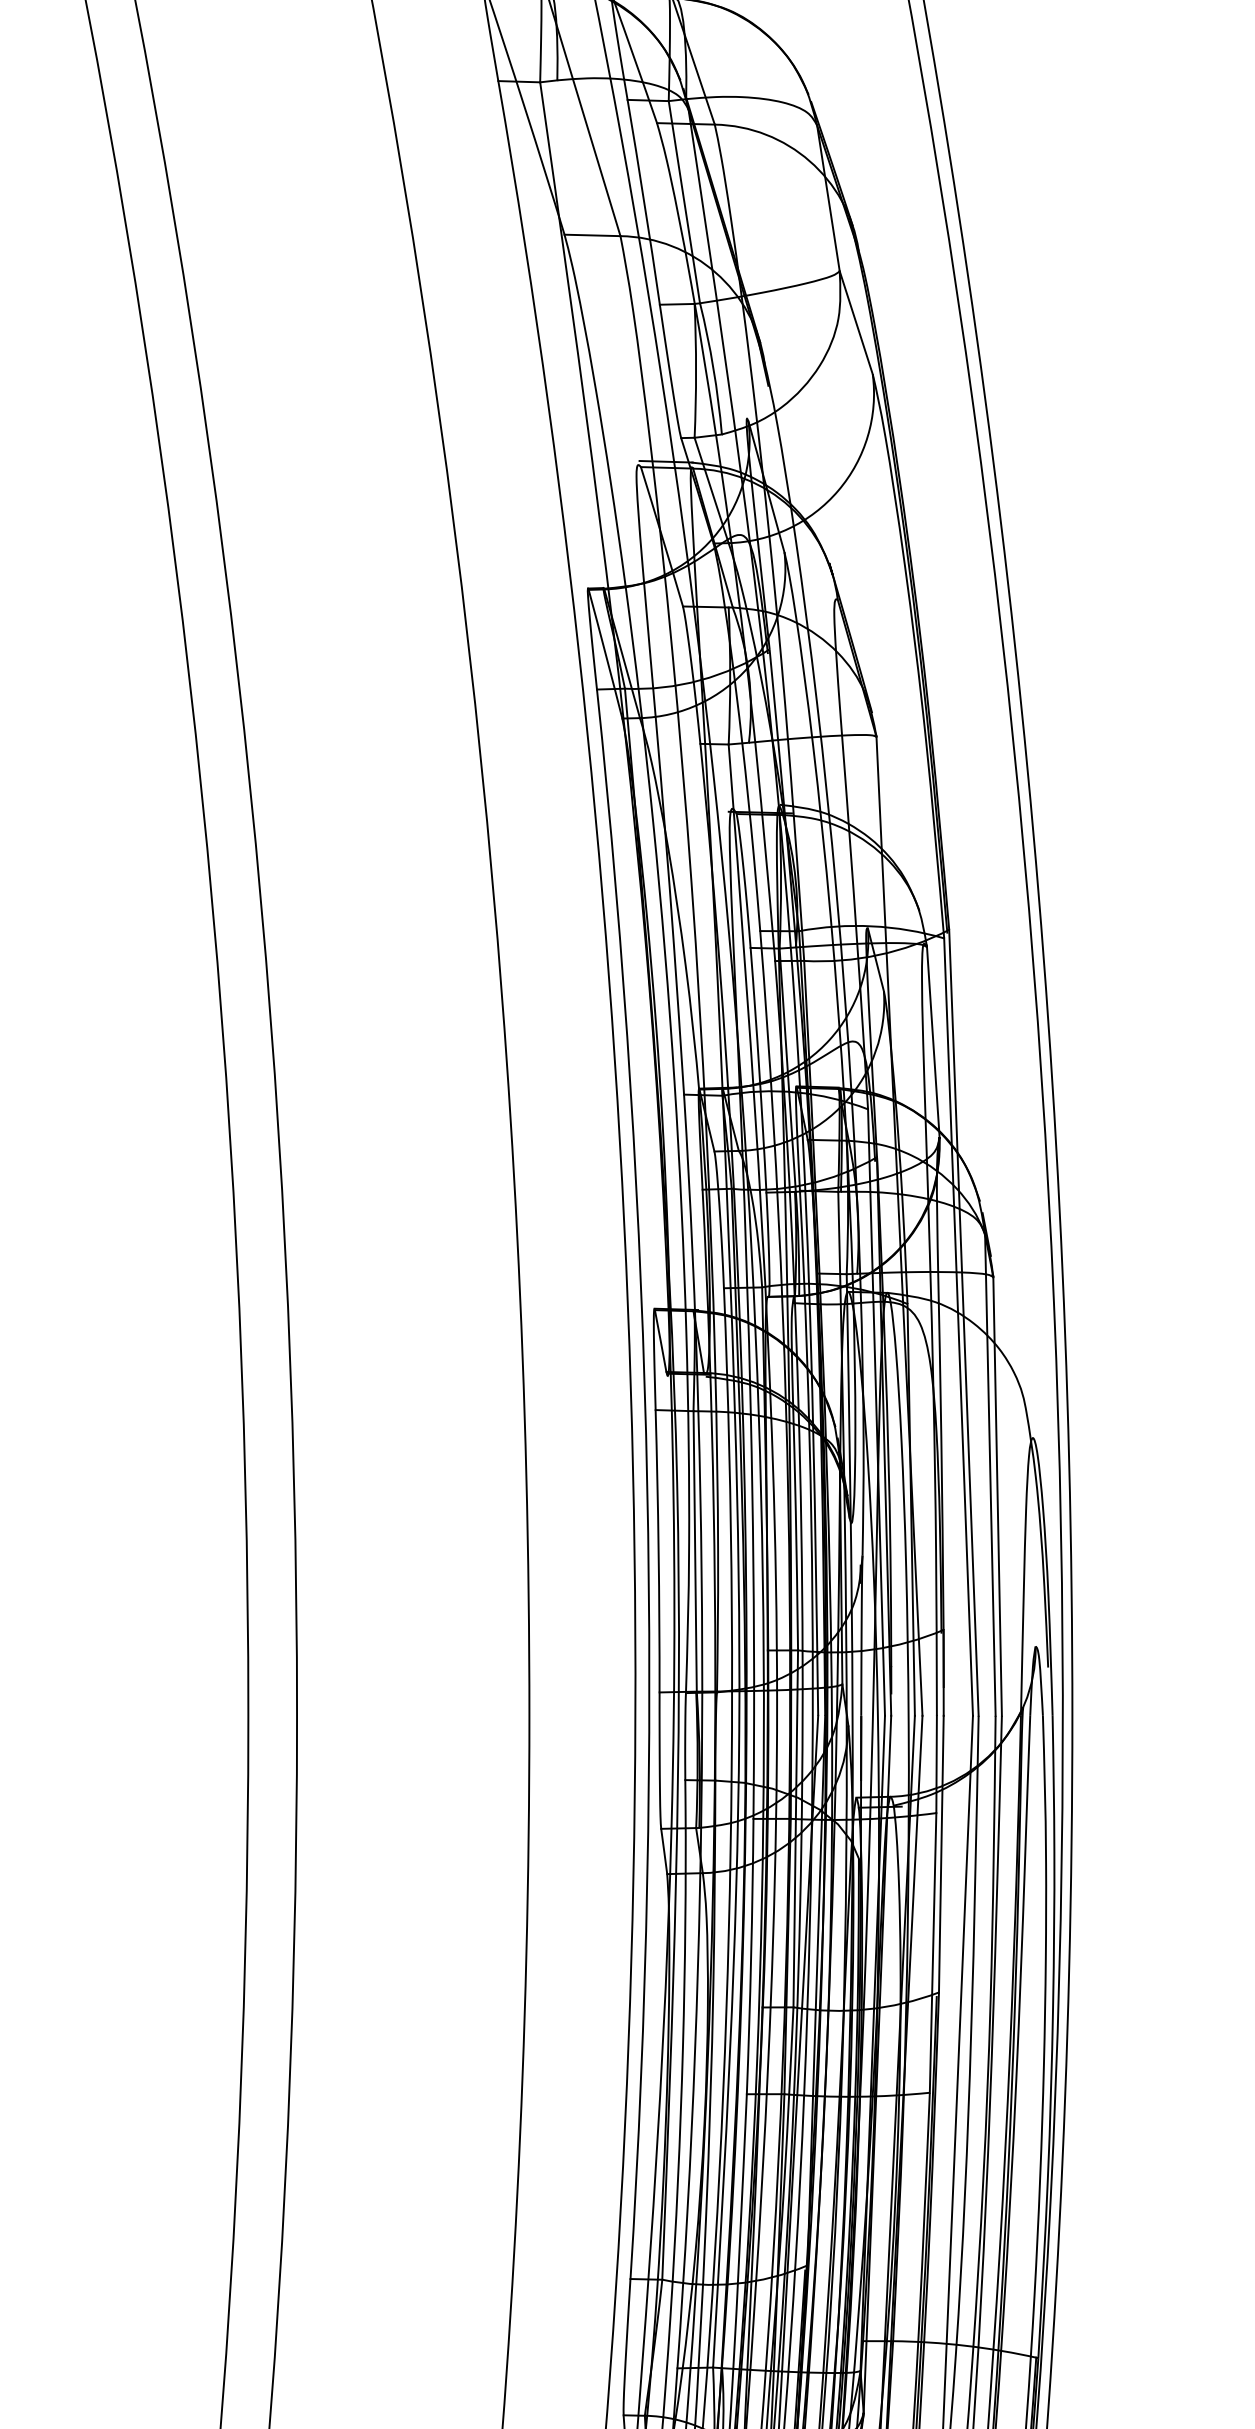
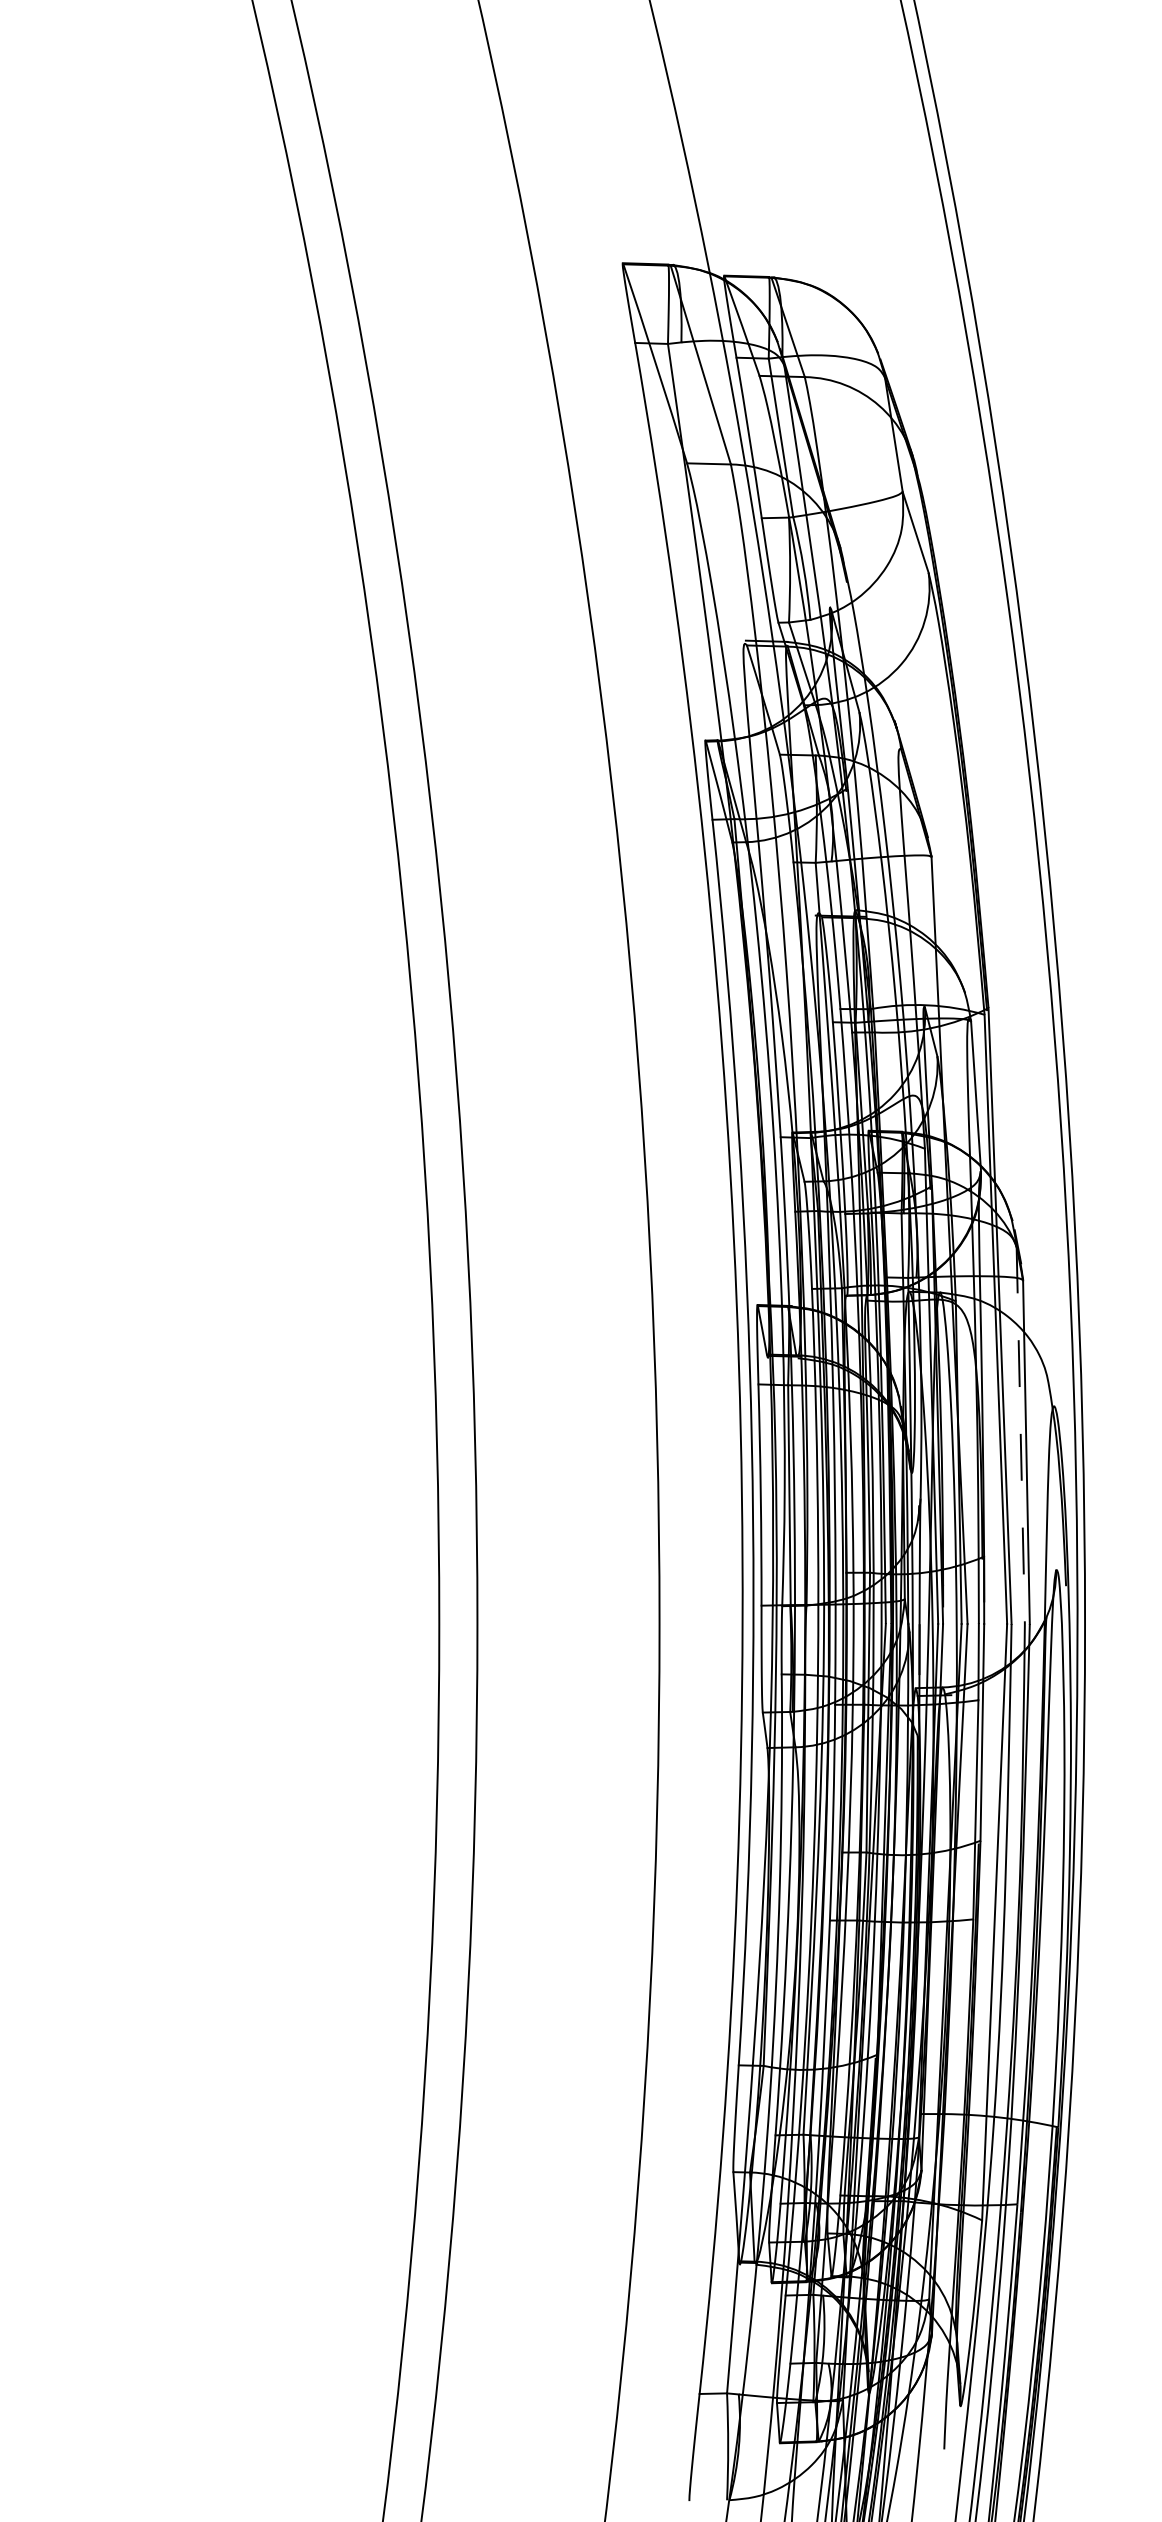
line: (990, 1475) -> (1020, 1435), solid -> dashed

